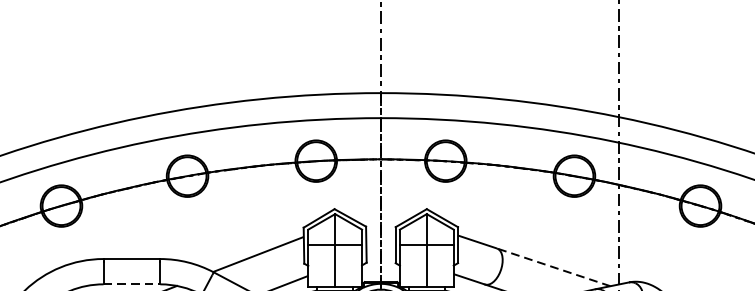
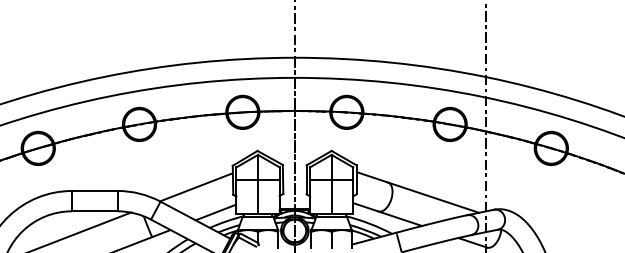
line: (553, 267) -> (433, 197), dashed -> solid
line: (131, 284) -> (94, 211), dashed -> solid

